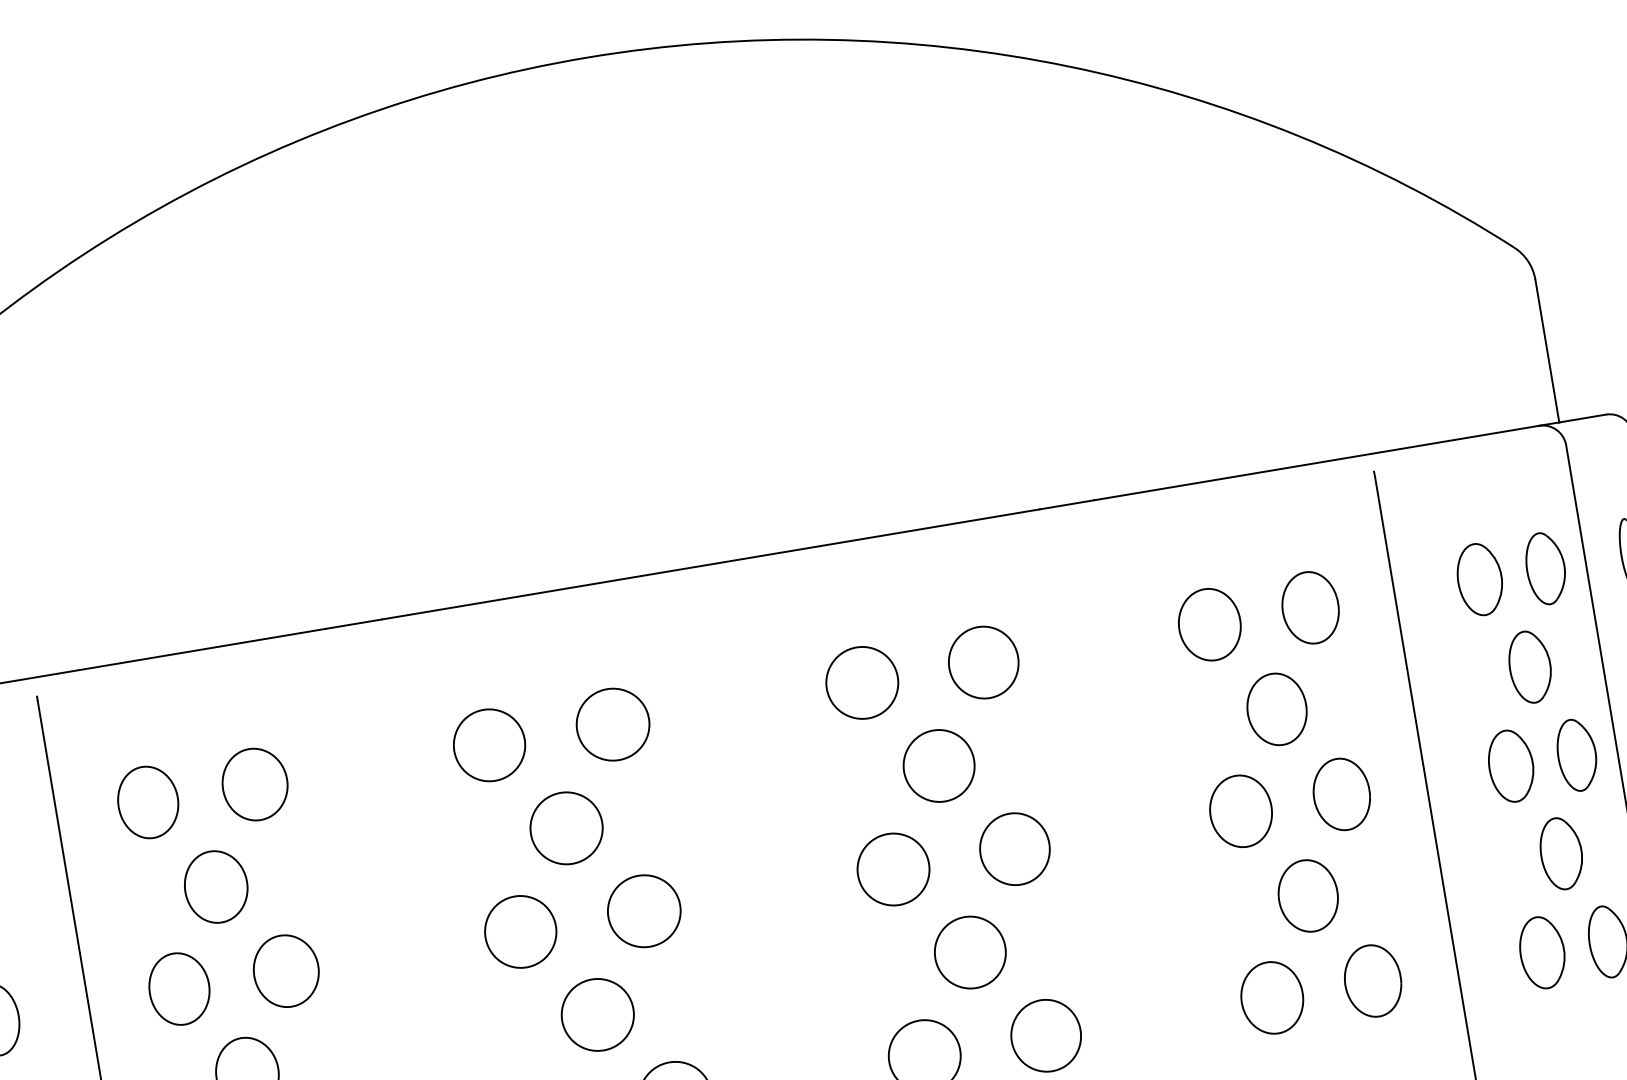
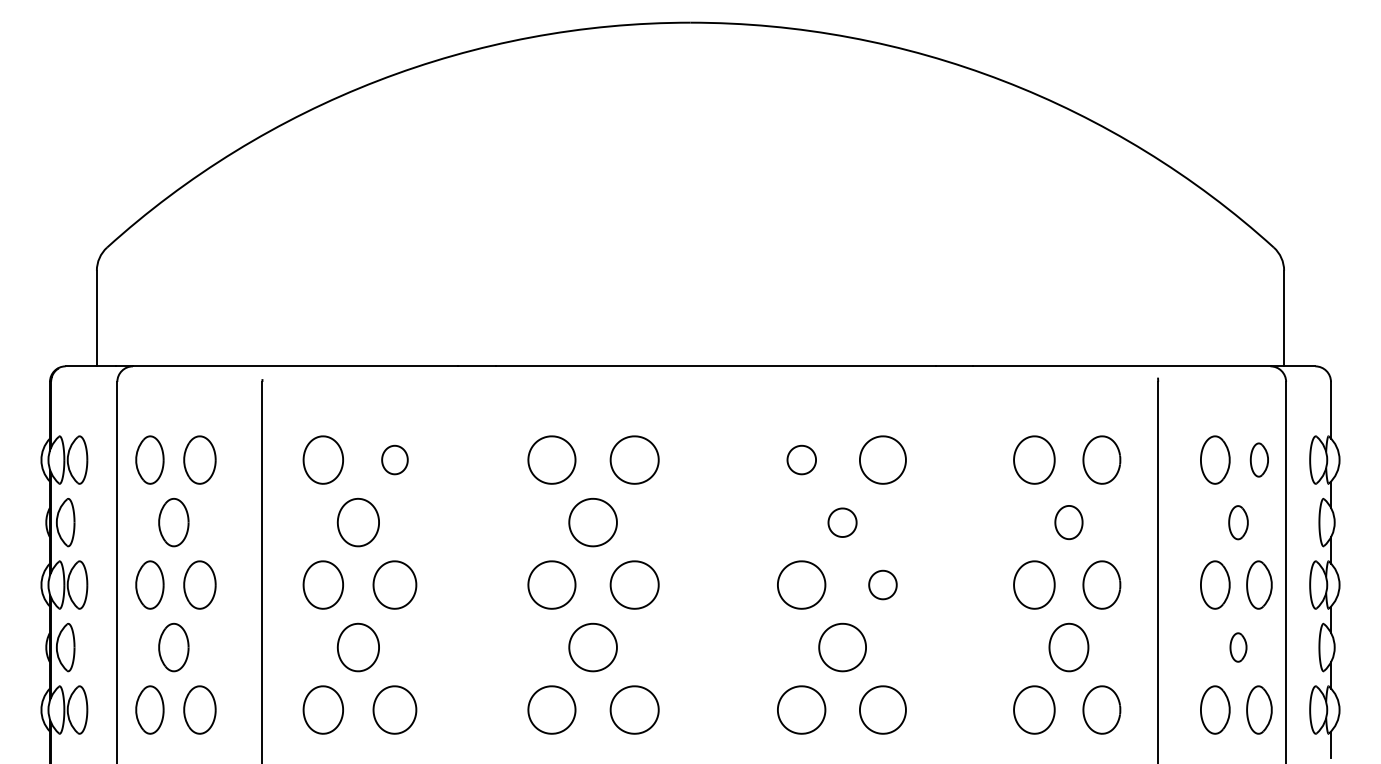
part: (1545, 567) -> (1259, 459), size x0.7
part: (1530, 666) -> (1238, 522), size x0.7
part: (861, 682) -> (801, 459), size x0.6
part: (1276, 709) -> (1068, 522), size x0.7
part: (938, 765) -> (842, 522), size x0.6
part: (254, 783) -> (394, 459), size x0.6
part: (1014, 848) -> (882, 584), size x0.6
part: (1561, 853) -> (1238, 647), size x0.6

